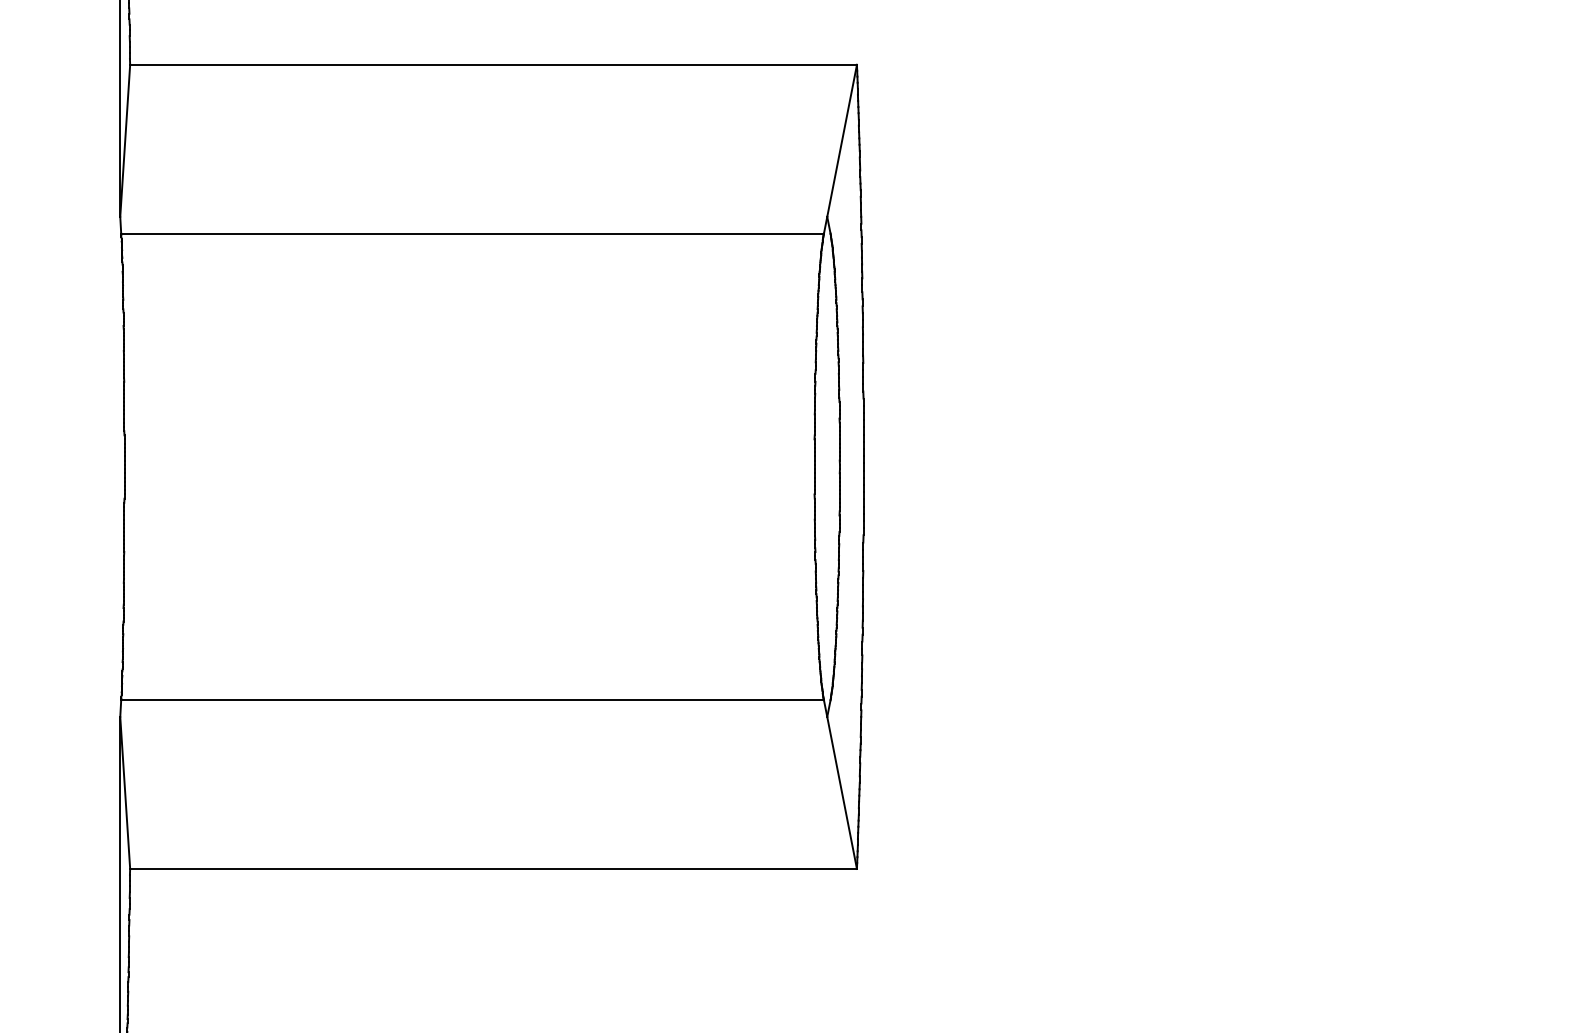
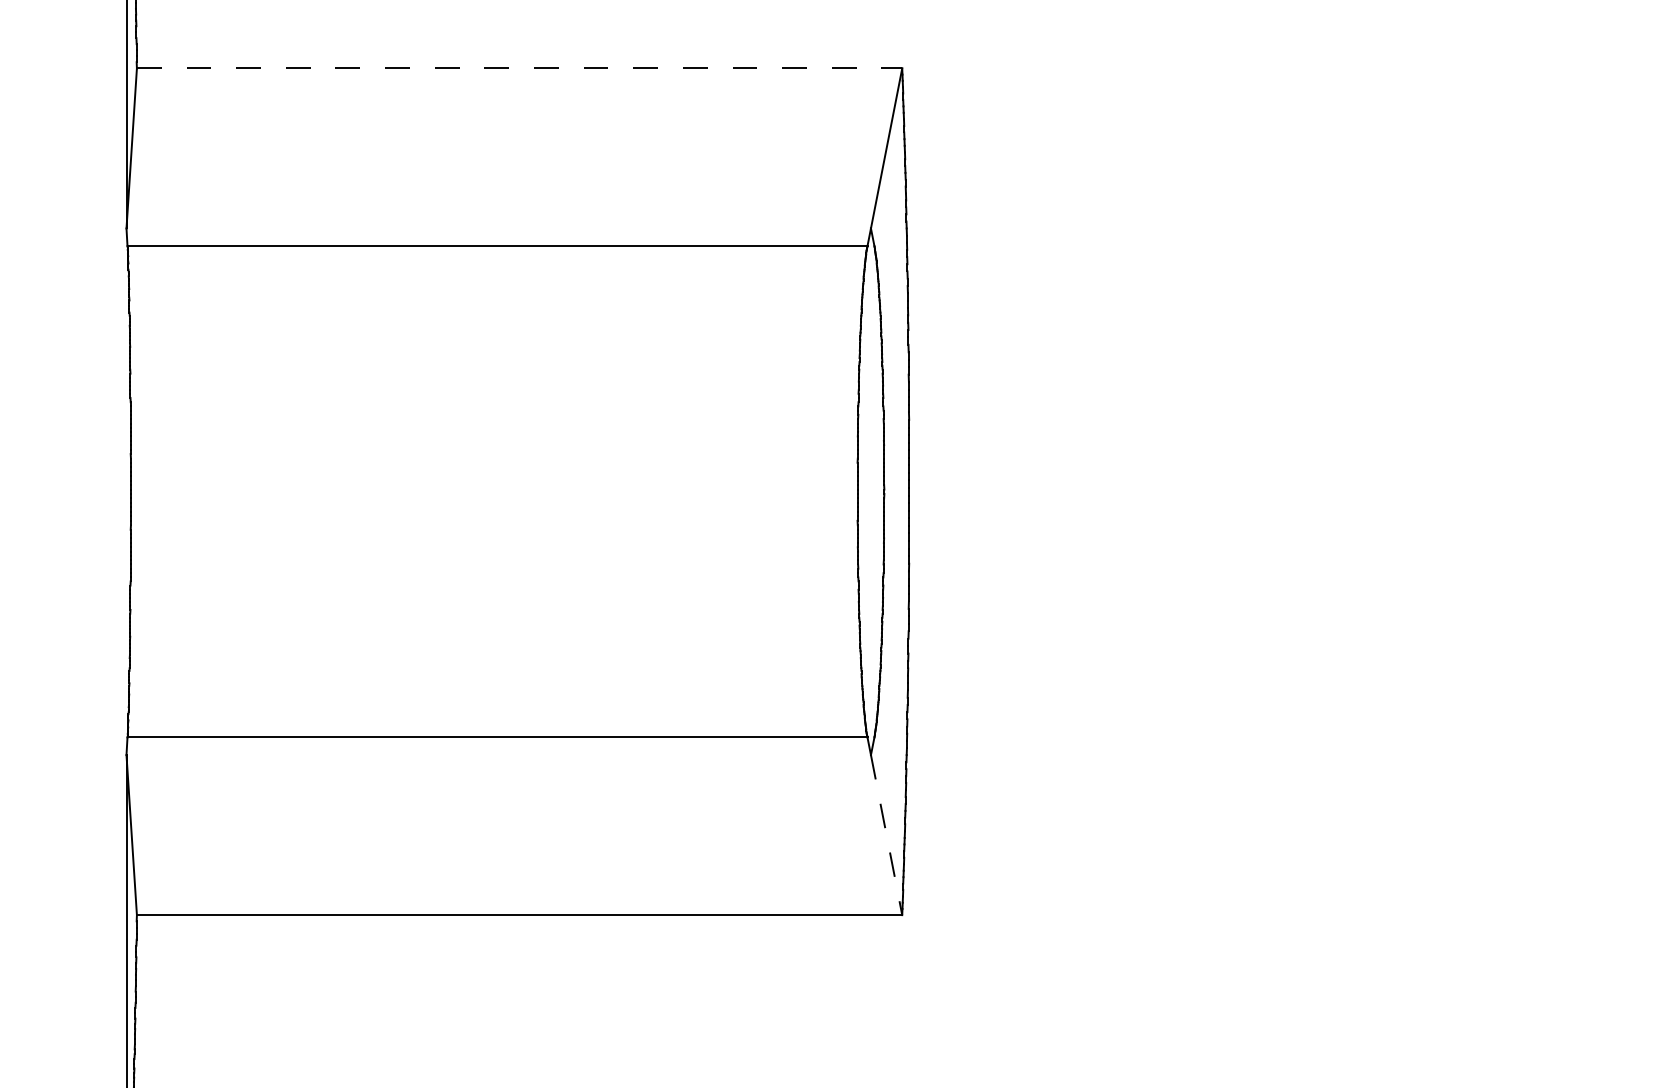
line: (494, 64) -> (520, 68), solid -> dashed
line: (842, 793) -> (887, 835), solid -> dashed

